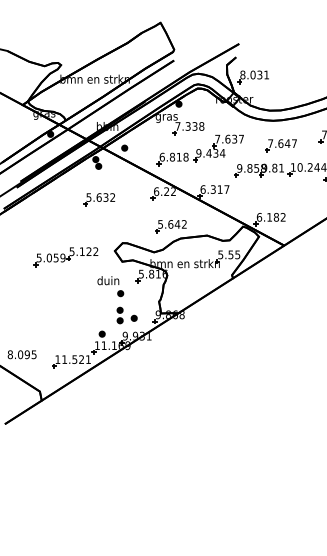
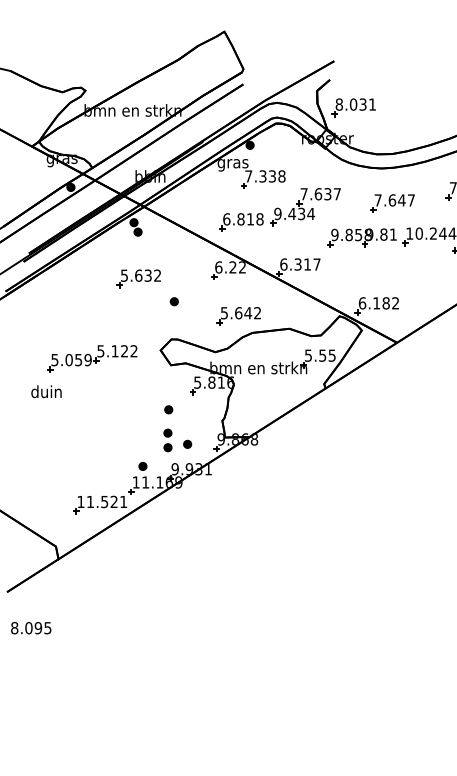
part: (124, 148) -> (173, 301), moved
text: (108, 280) -> (46, 391), moved
text: (22, 354) -> (31, 628), moved

